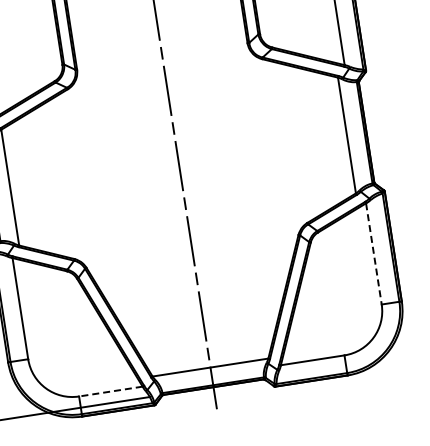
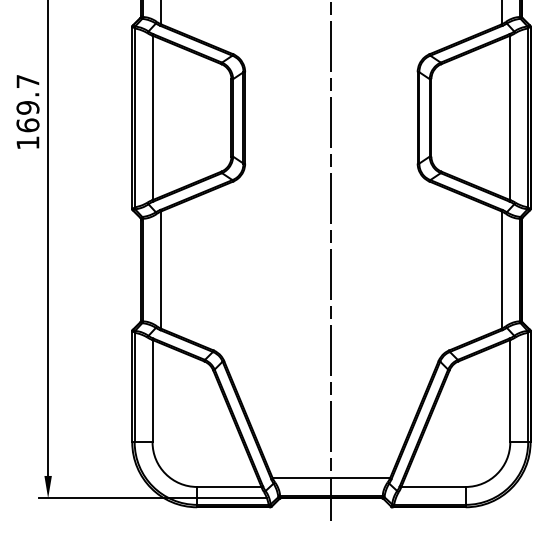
line: (374, 254) -> (510, 391), dashed -> solid
line: (110, 391) -> (228, 486), dashed -> solid

